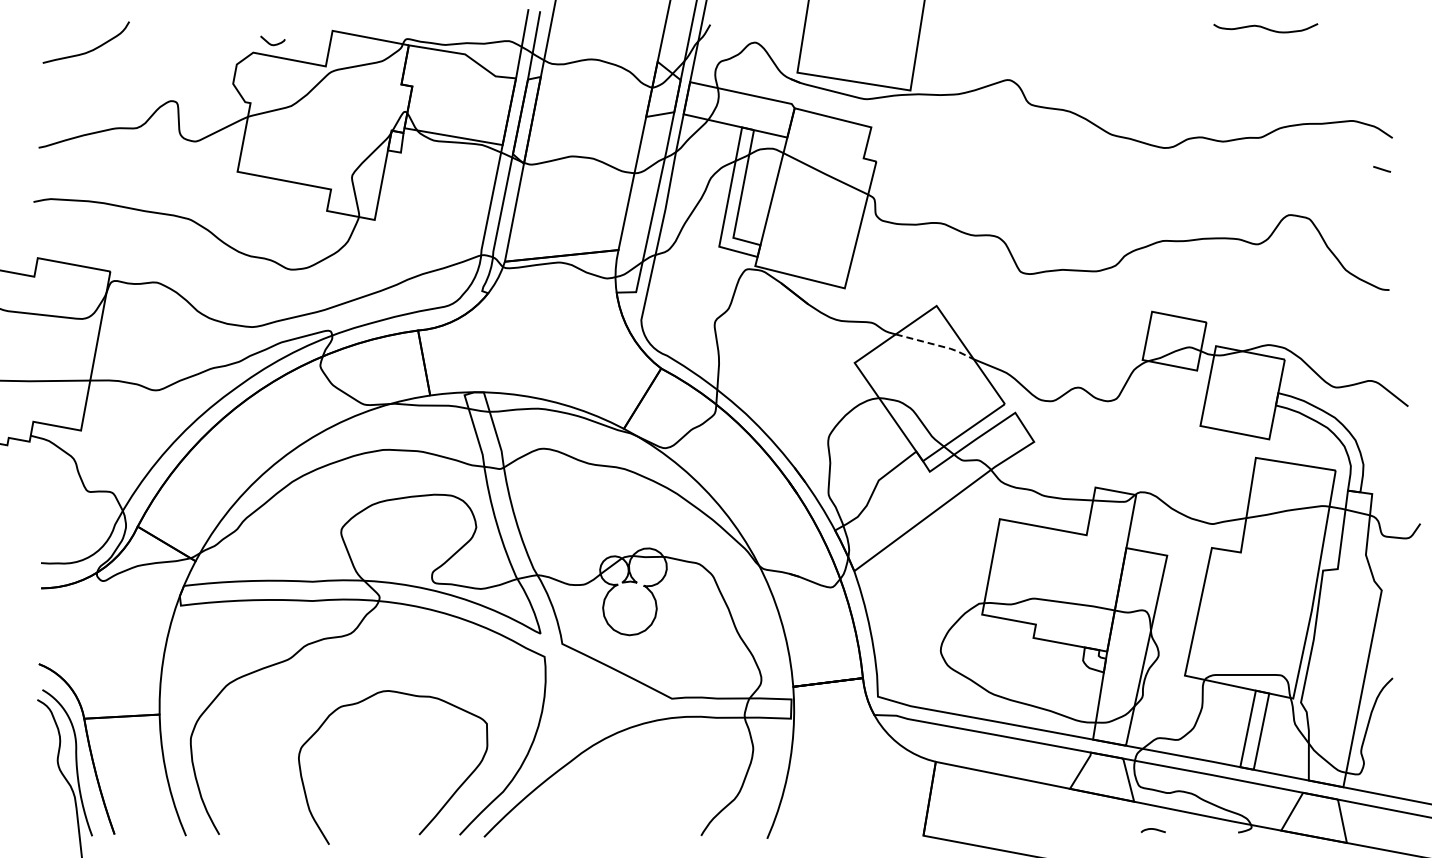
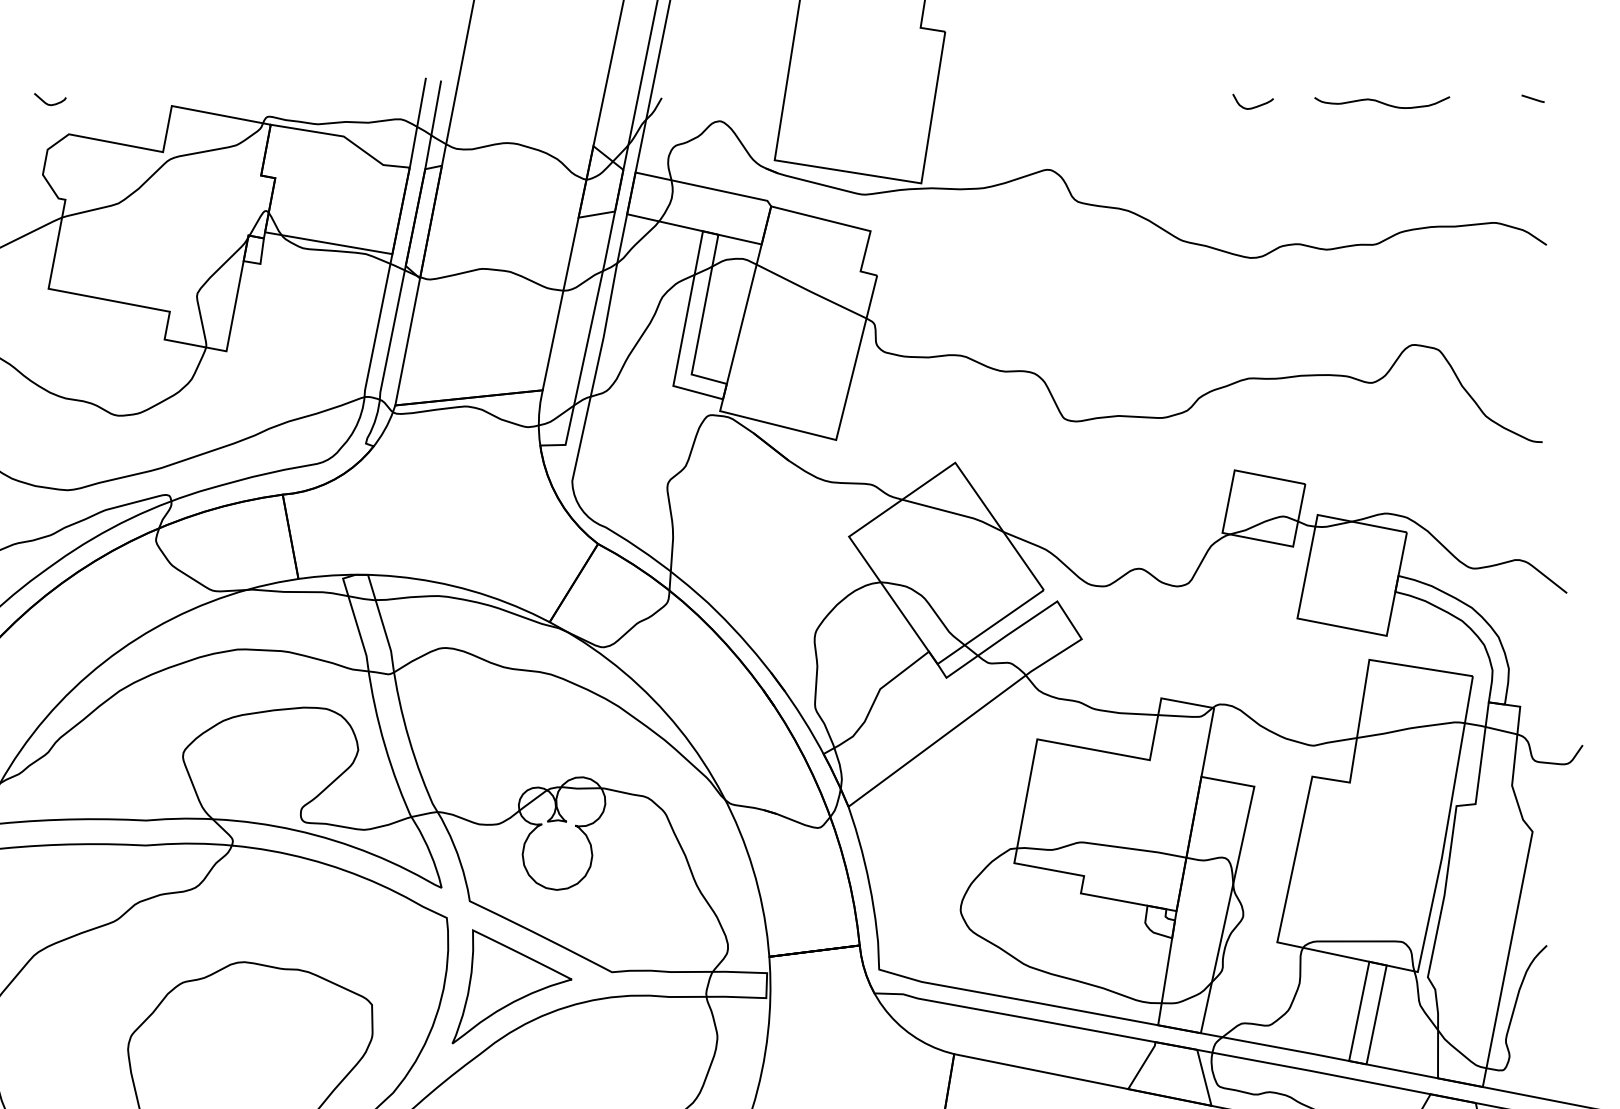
curve: (1168, 30) -> (1256, 105), added
curve: (271, 43) -> (48, 102), moved
line: (1382, 169) -> (1533, 99), moved
line: (936, 345) -> (955, 514), dashed -> solid
part: (594, 709) -> (511, 986), added

